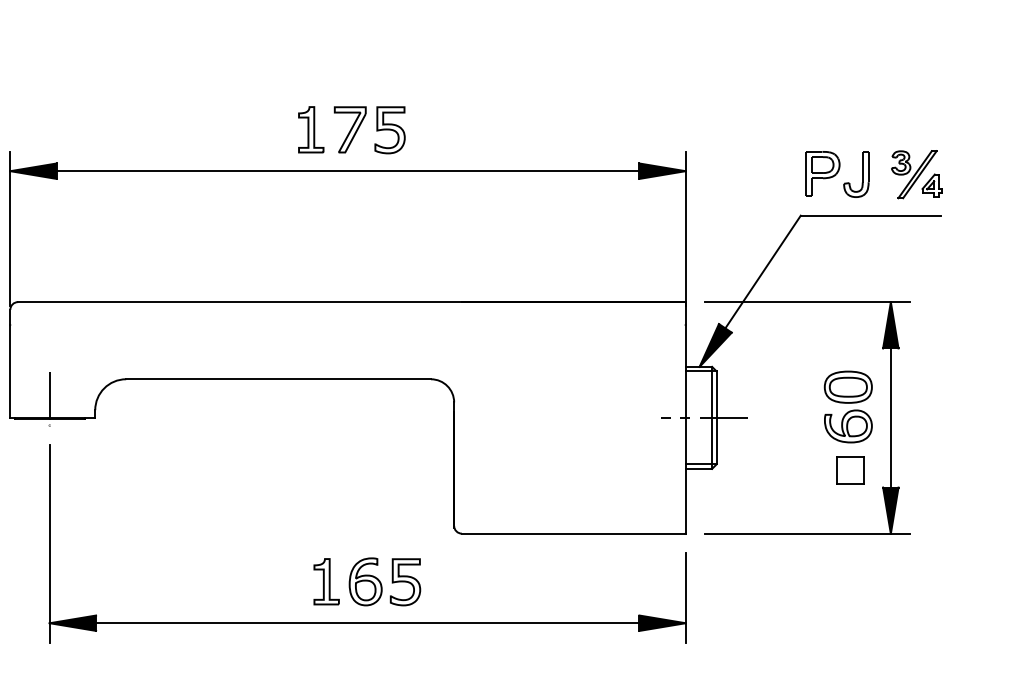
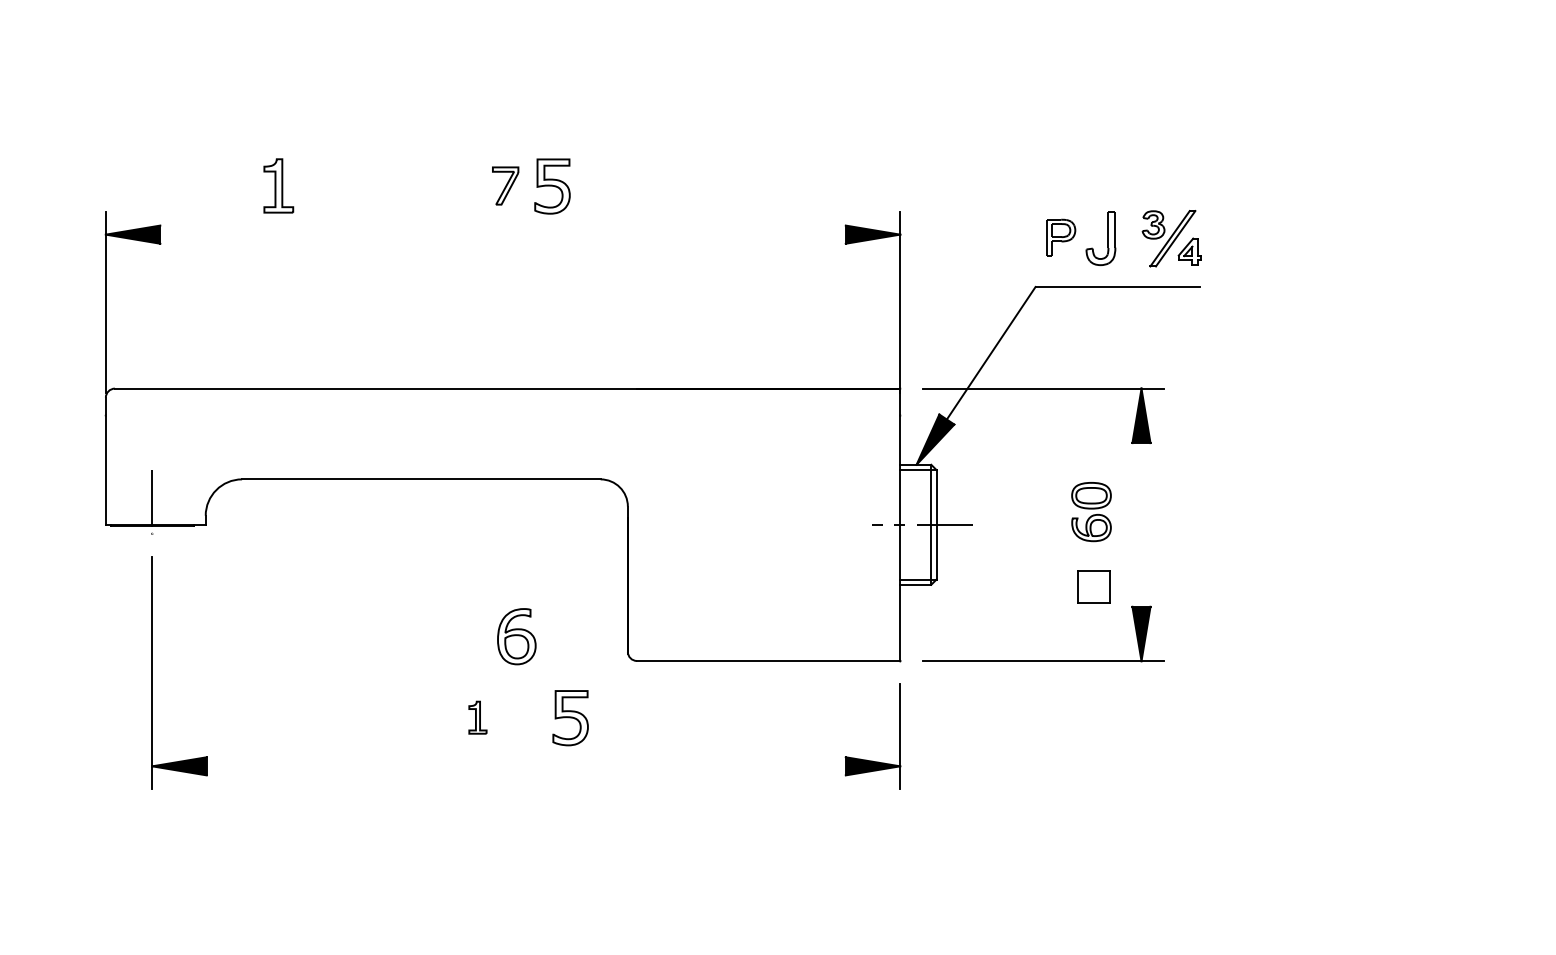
part: (311, 129) -> (278, 185), moved
part: (350, 129) -> (505, 185), size x0.7
line: (347, 171) -> (502, 234), removed
part: (822, 173) -> (1061, 237), size x0.7
part: (848, 406) -> (1091, 511), size x0.7
line: (890, 417) -> (1141, 524), removed
part: (326, 581) -> (477, 717), size x0.6
part: (365, 581) -> (516, 636), moved
line: (367, 623) -> (525, 766), removed

